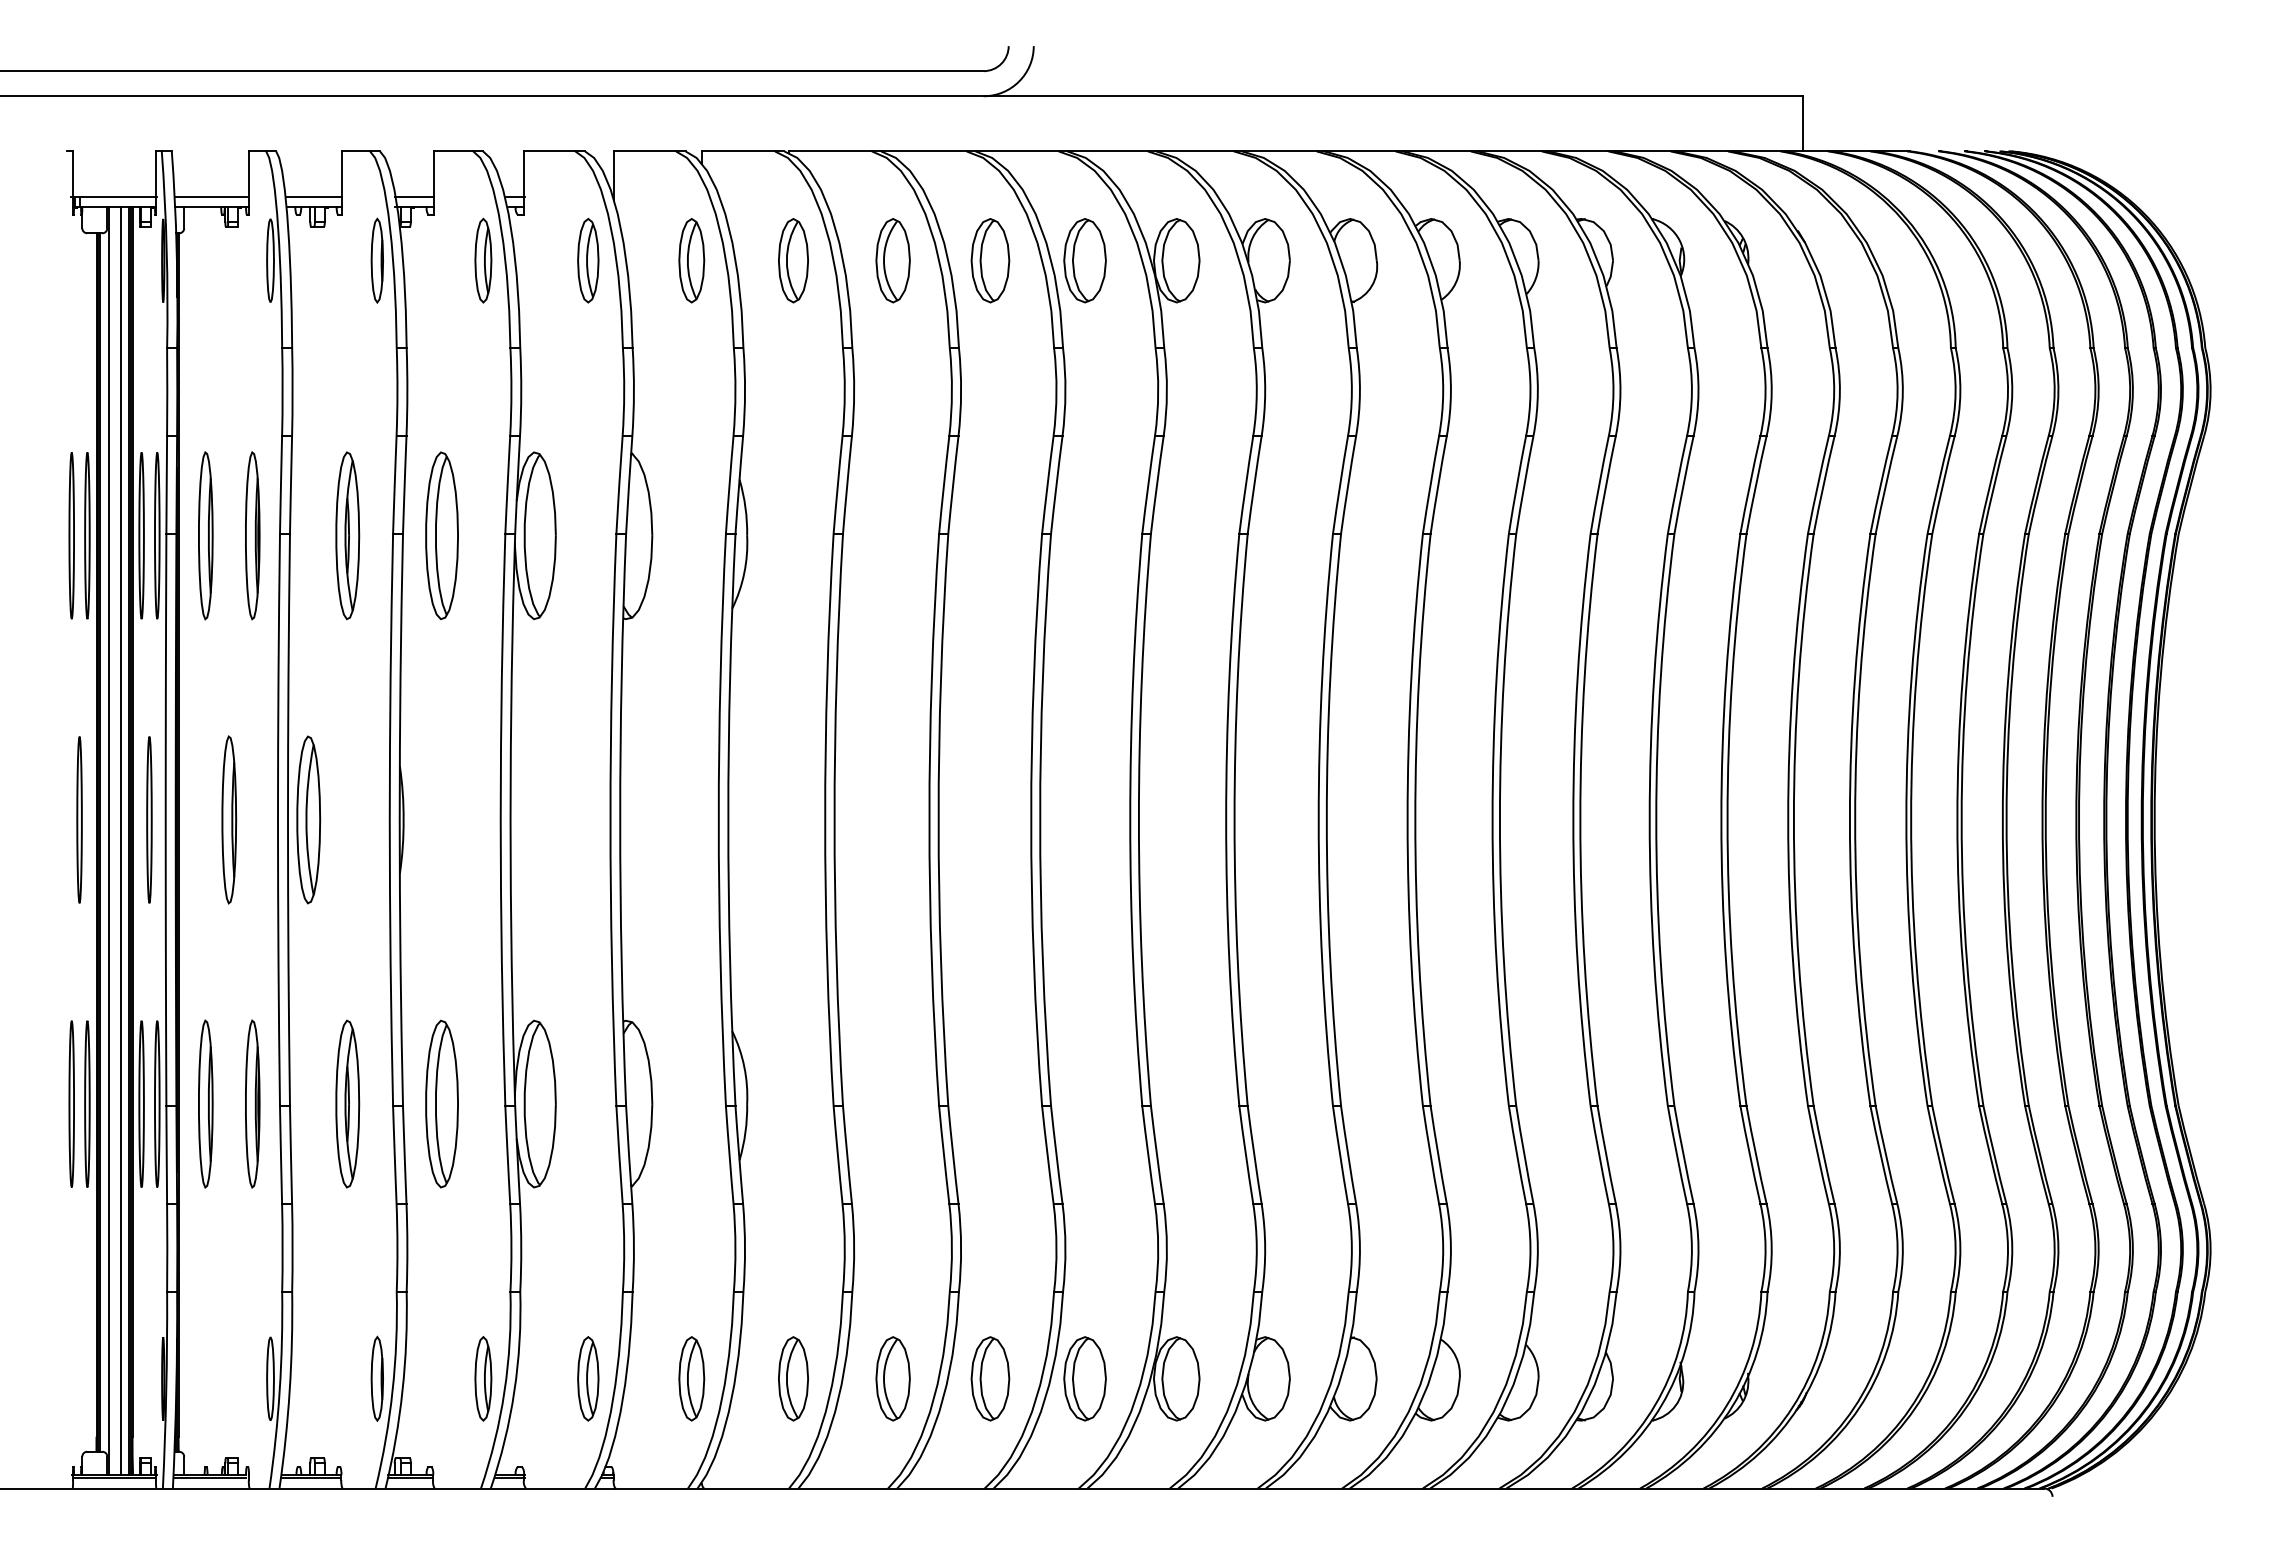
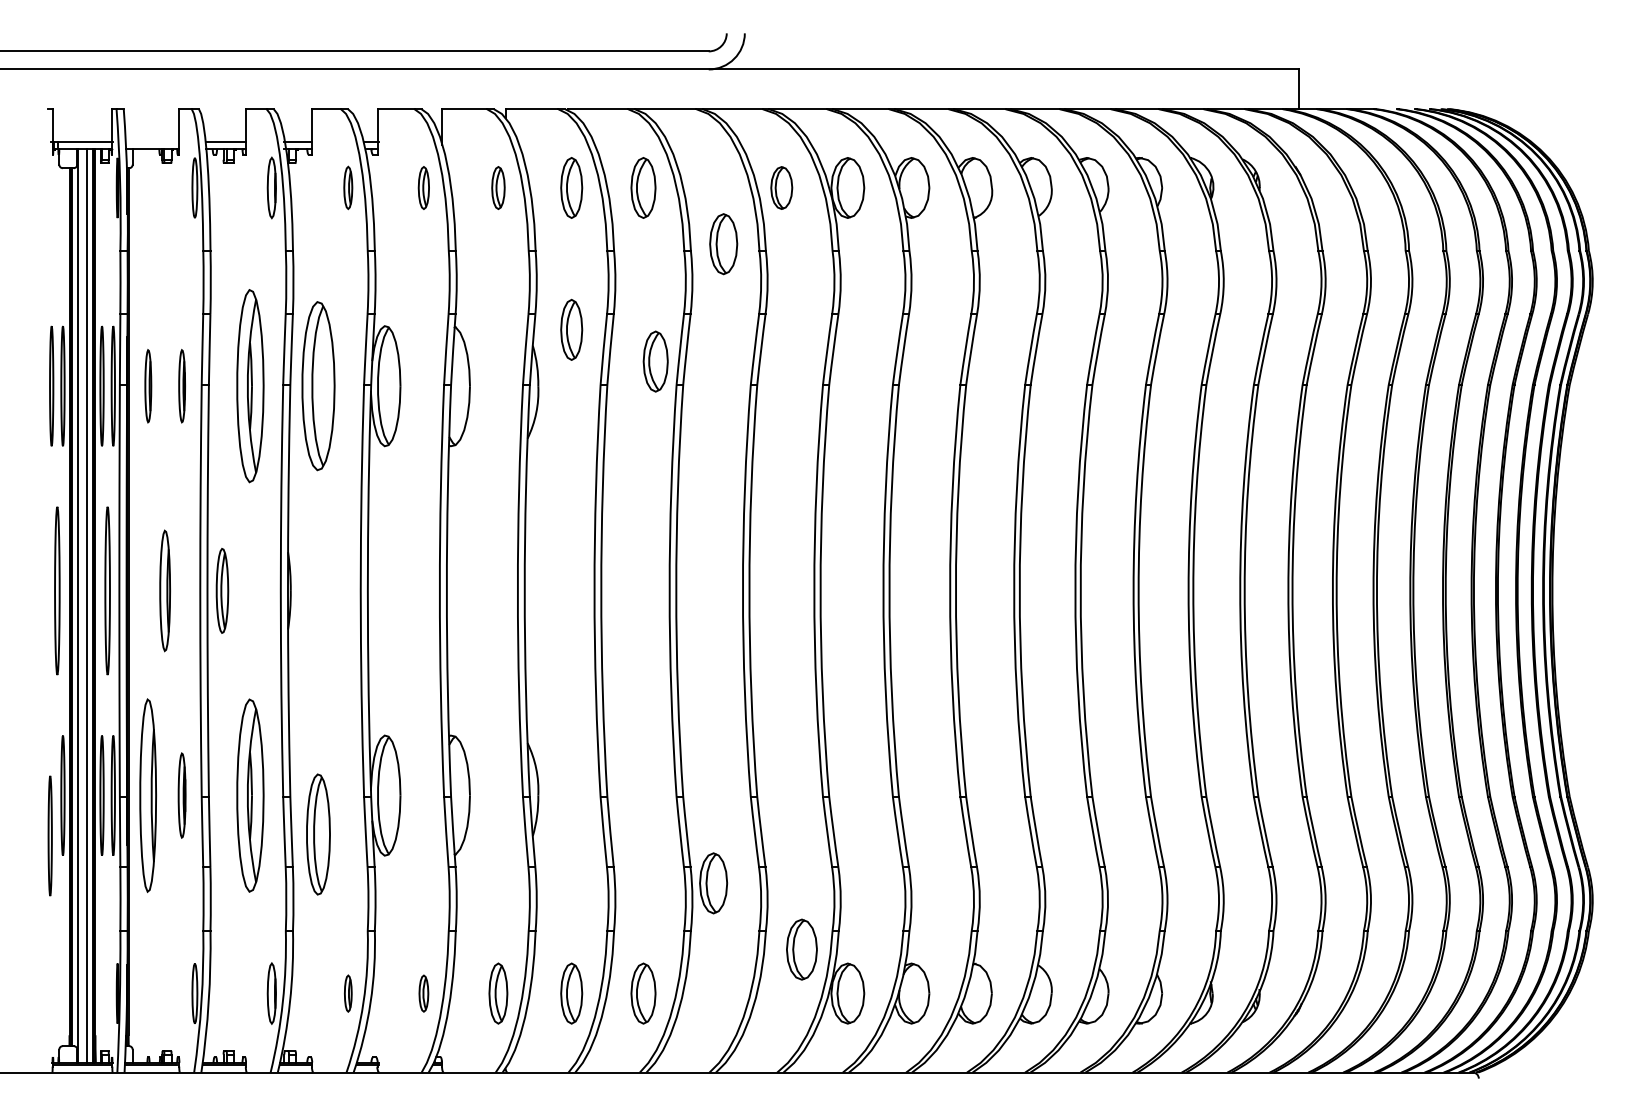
line: (210, 196) -> (151, 141), removed
part: (483, 260) -> (348, 187), size x0.7
part: (588, 260) -> (424, 187), size x0.7
part: (691, 260) -> (498, 187), size x0.7
part: (990, 260) -> (723, 244), moved
part: (1084, 260) -> (781, 187), size x0.7
part: (793, 457) -> (571, 329), added
part: (909, 501) -> (655, 361), added
part: (205, 535) -> (148, 385), size x0.6
part: (252, 535) -> (181, 385), size x0.6
part: (347, 535) -> (250, 385), size x1.6
part: (441, 535) -> (318, 385), size x1.4
part: (79, 819) -> (57, 590), size x1.4
part: (149, 819) -> (107, 590), size x1.4
part: (308, 819) -> (222, 590), size x0.7
part: (71, 1103) -> (50, 835), moved
part: (205, 1103) -> (148, 795), size x1.6
part: (252, 1103) -> (181, 795), size x0.7
part: (347, 1103) -> (250, 795), size x1.6
part: (441, 1103) -> (318, 834), moved
part: (483, 1378) -> (348, 993), size x0.6
part: (588, 1378) -> (424, 993), size x0.6
part: (990, 1378) -> (713, 883), moved
part: (1084, 1378) -> (801, 949), moved

